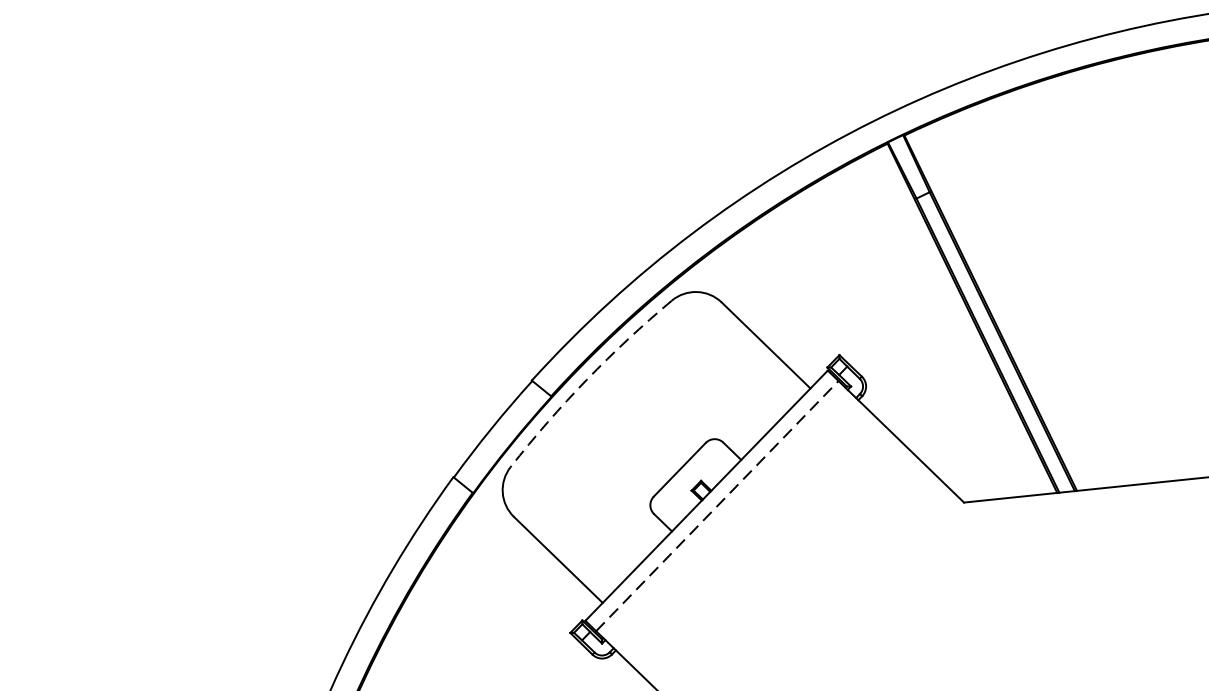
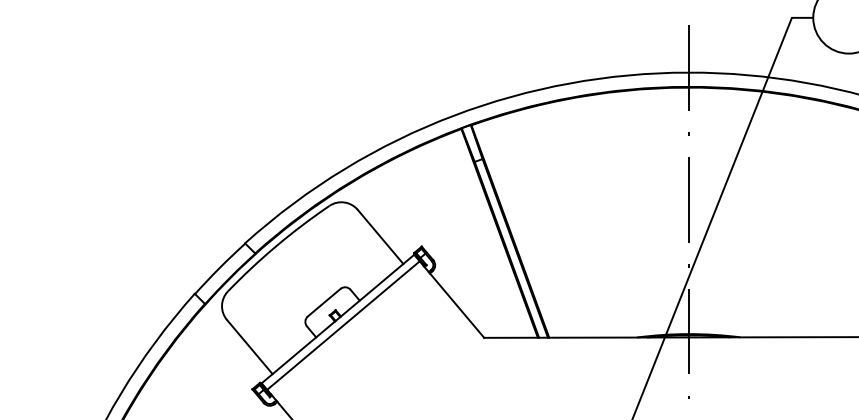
arc: (586, 380) -> (276, 246), dashed -> solid
line: (717, 505) -> (343, 325), dashed -> solid

